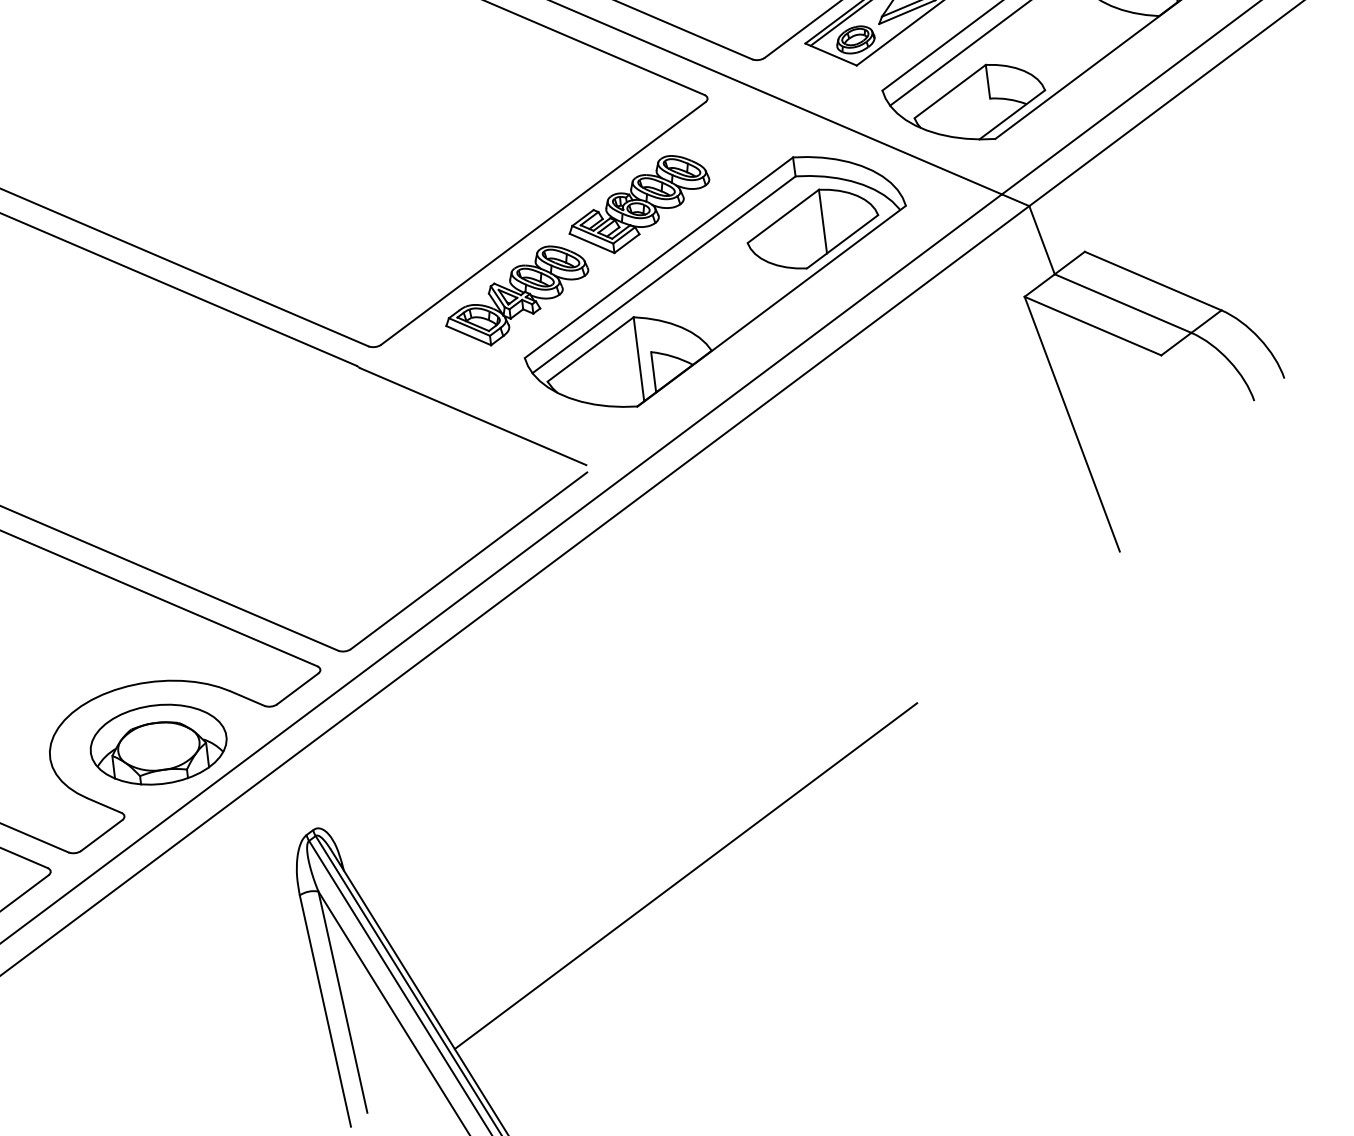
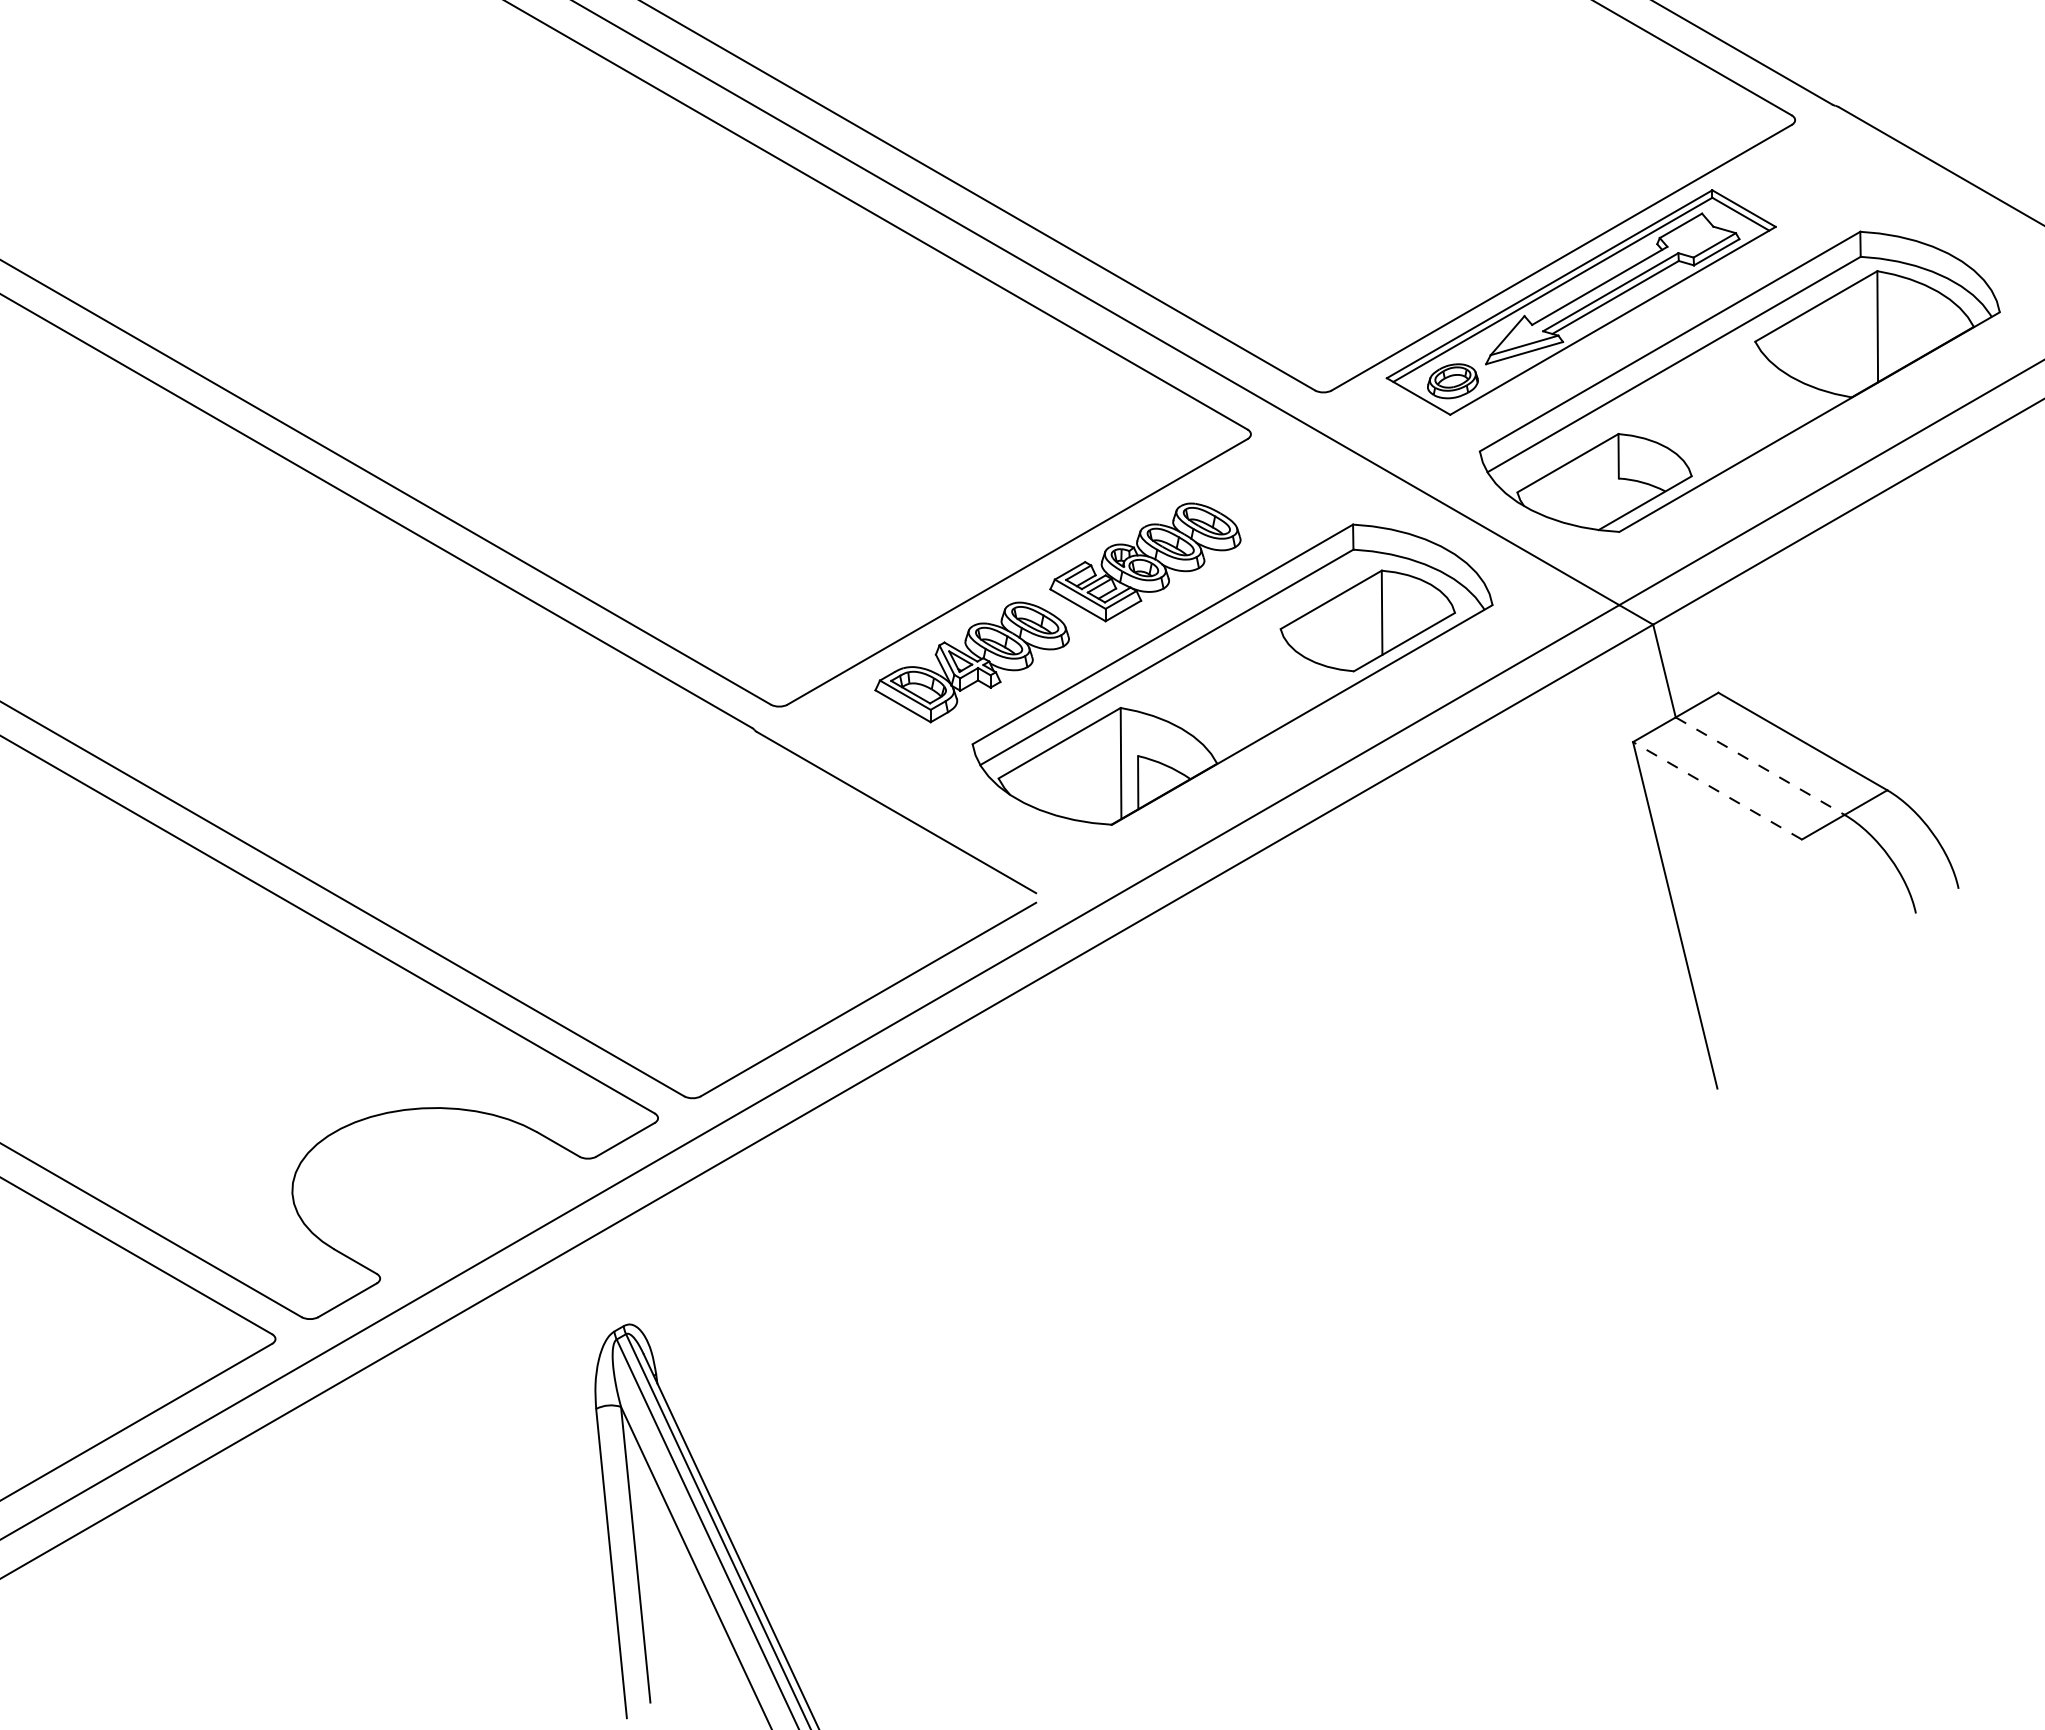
line: (1123, 303) -> (1760, 766), solid -> dashed
line: (1092, 325) -> (1717, 790), solid -> dashed
part: (158, 744) -> (435, 1190), removed
line: (685, 875) -> (1101, 1443), removed

